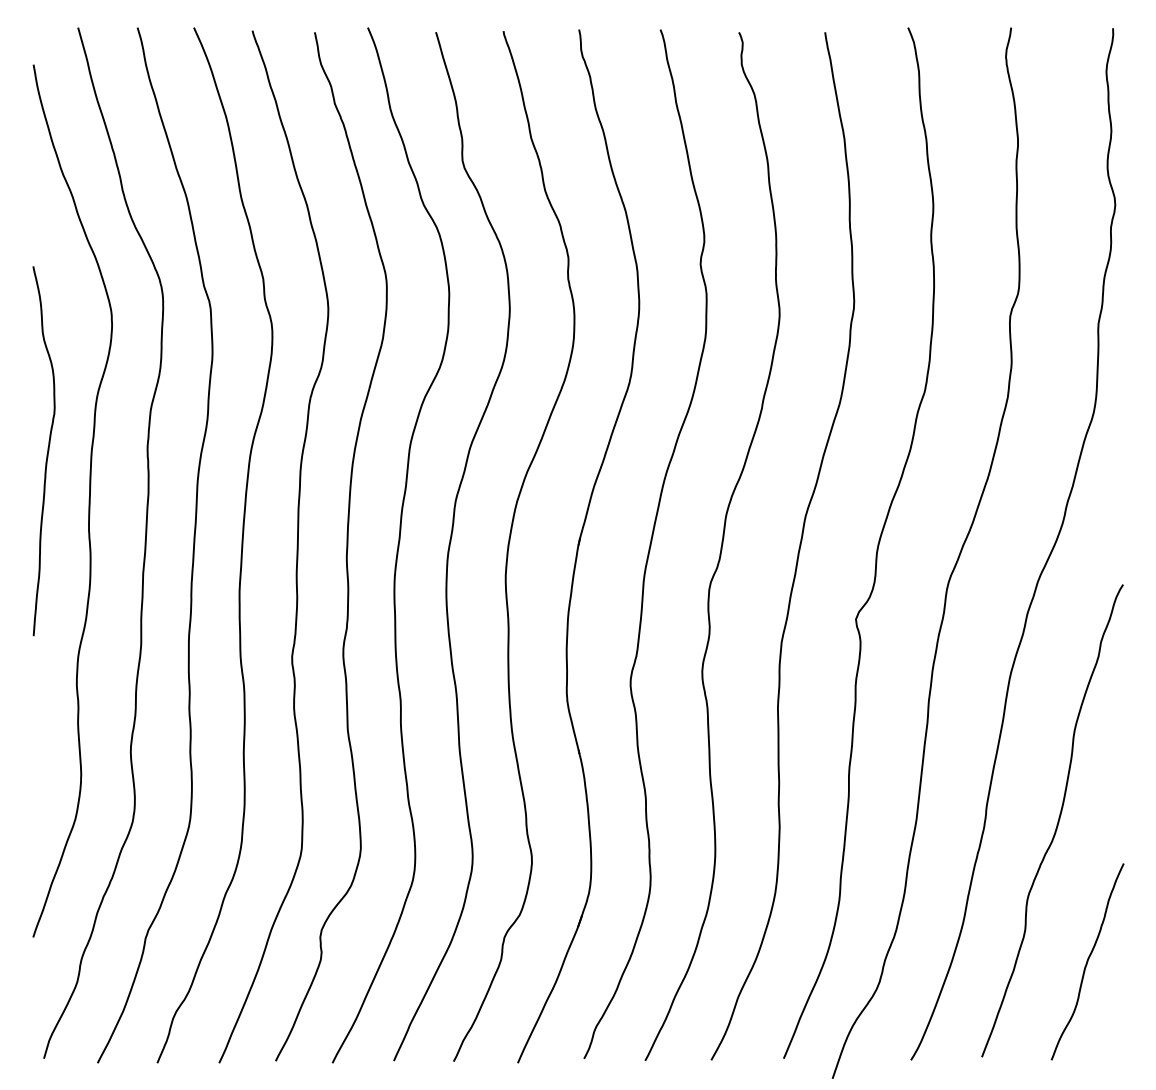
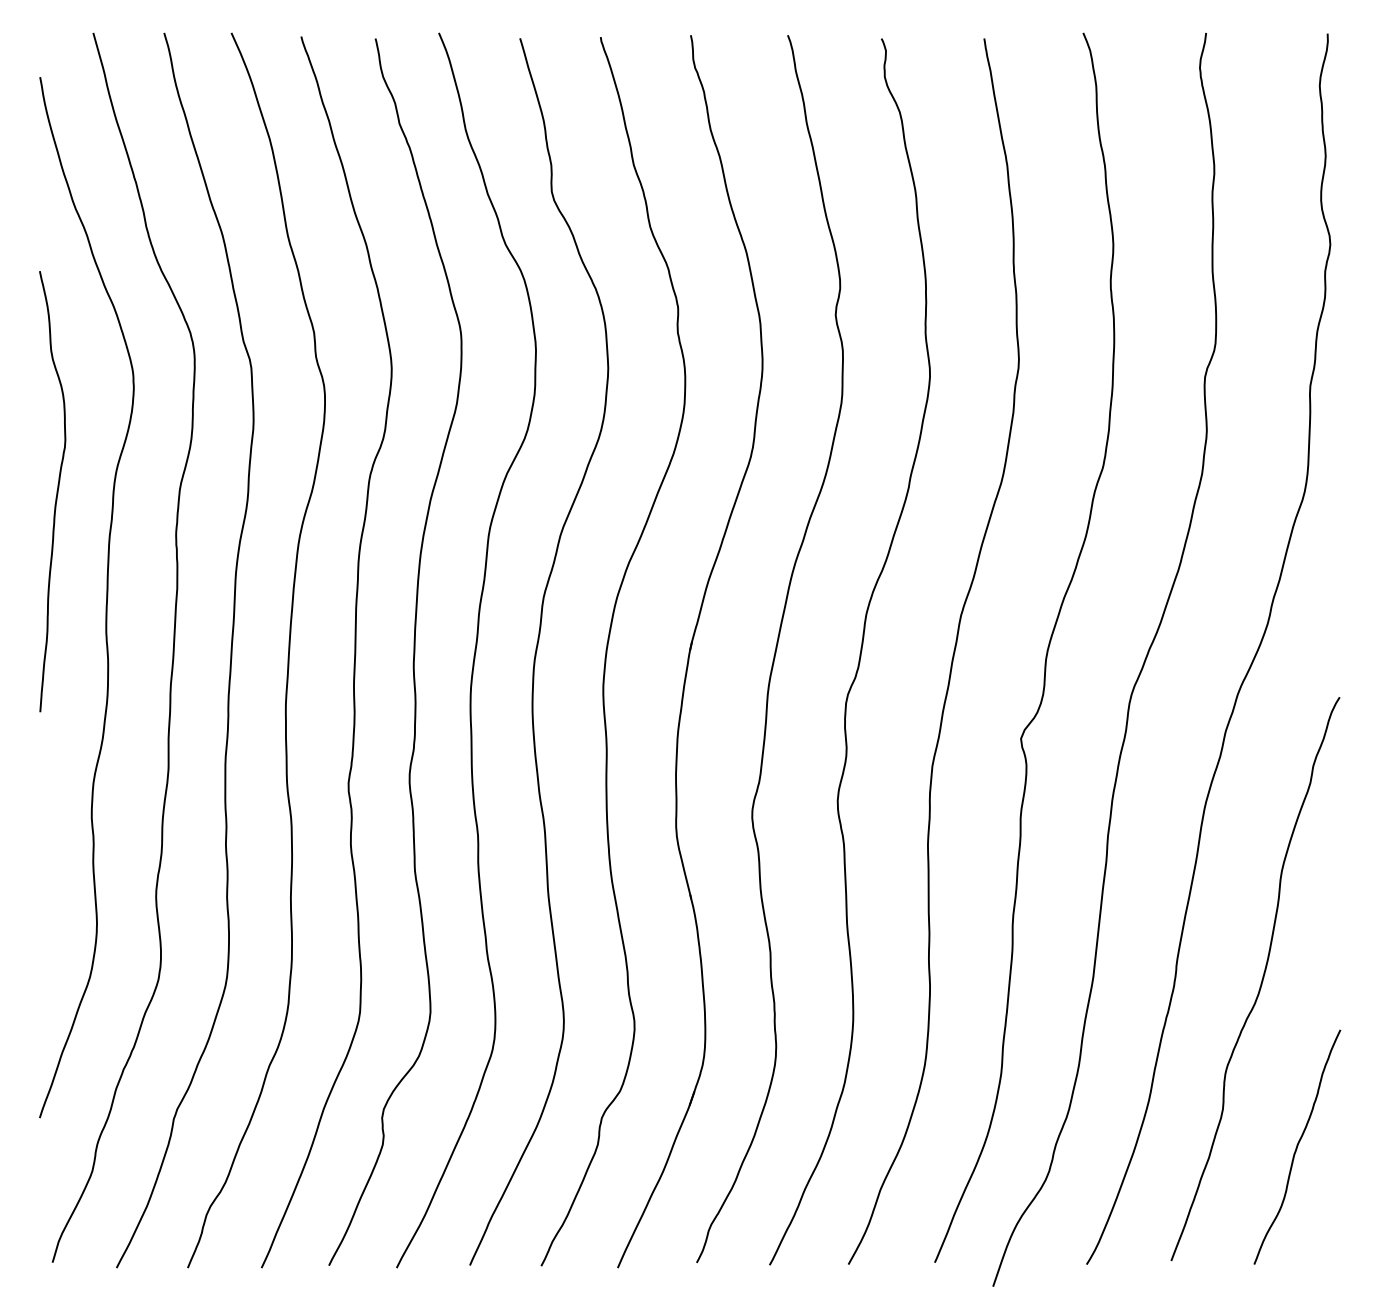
curve: (47, 451) -> (56, 491), moved

